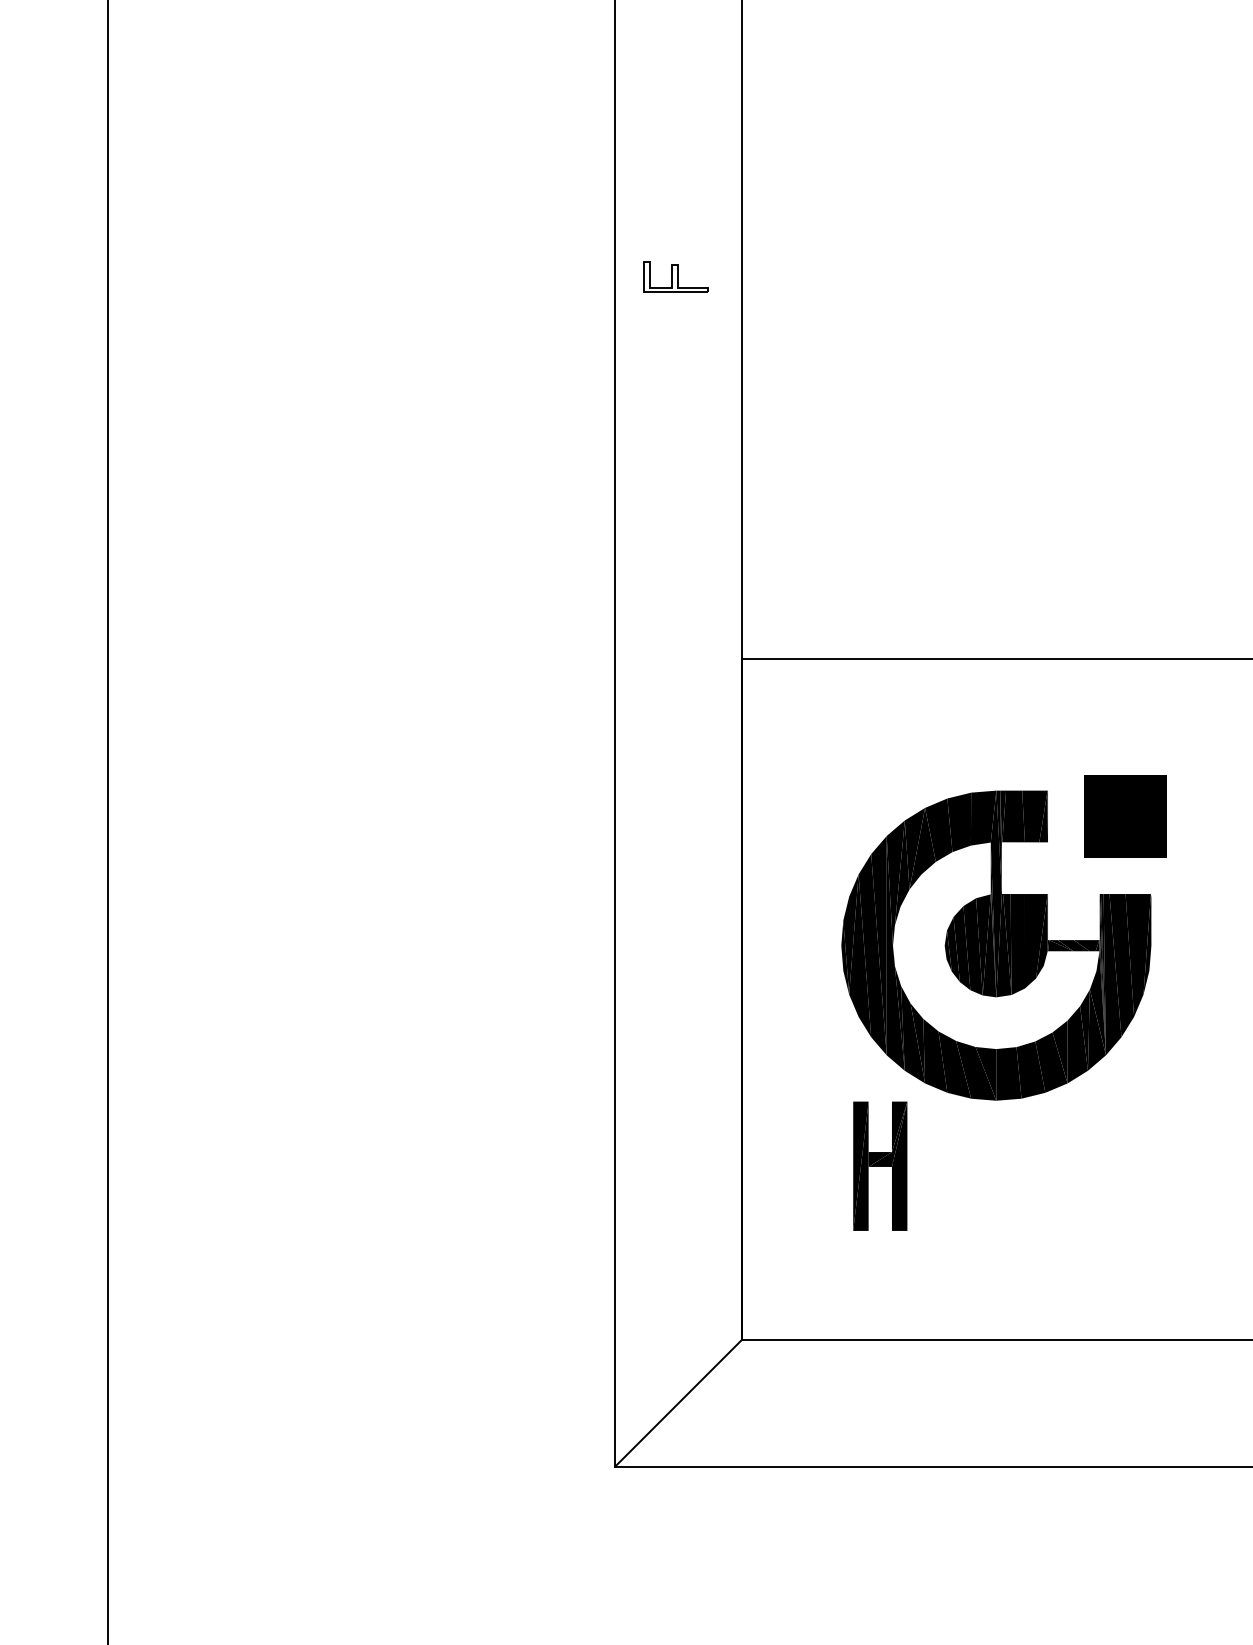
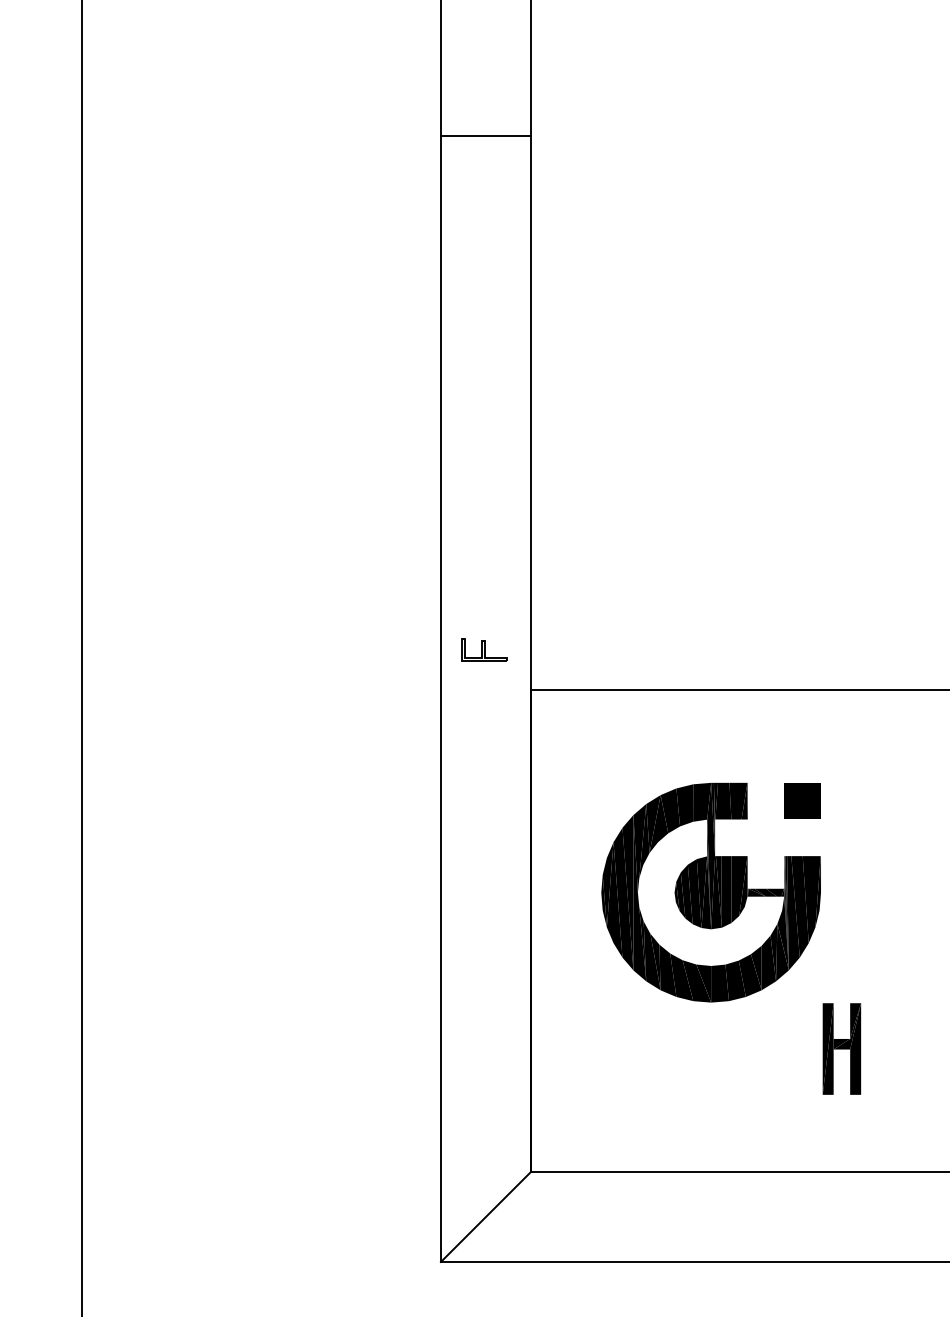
part: (676, 276) -> (484, 649), moved
part: (1125, 815) -> (802, 800), size x0.62
part: (879, 1165) -> (841, 1048), moved

